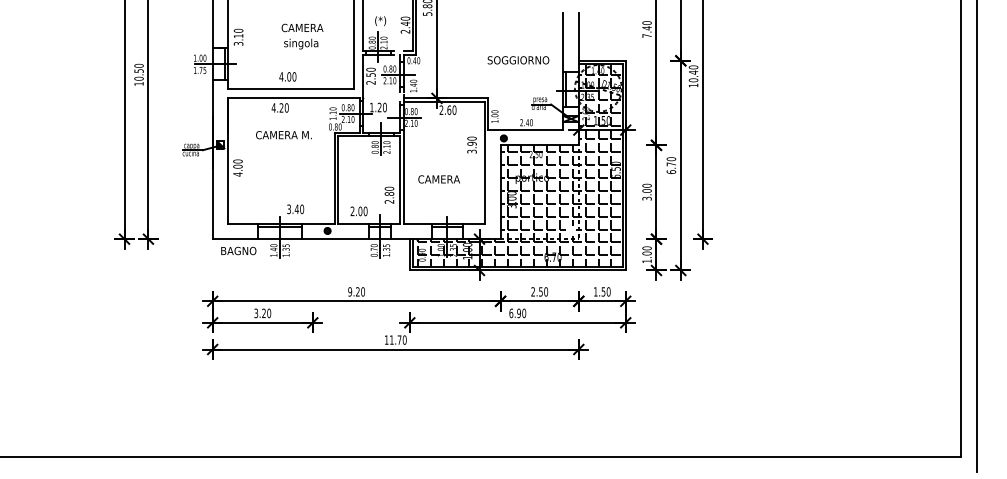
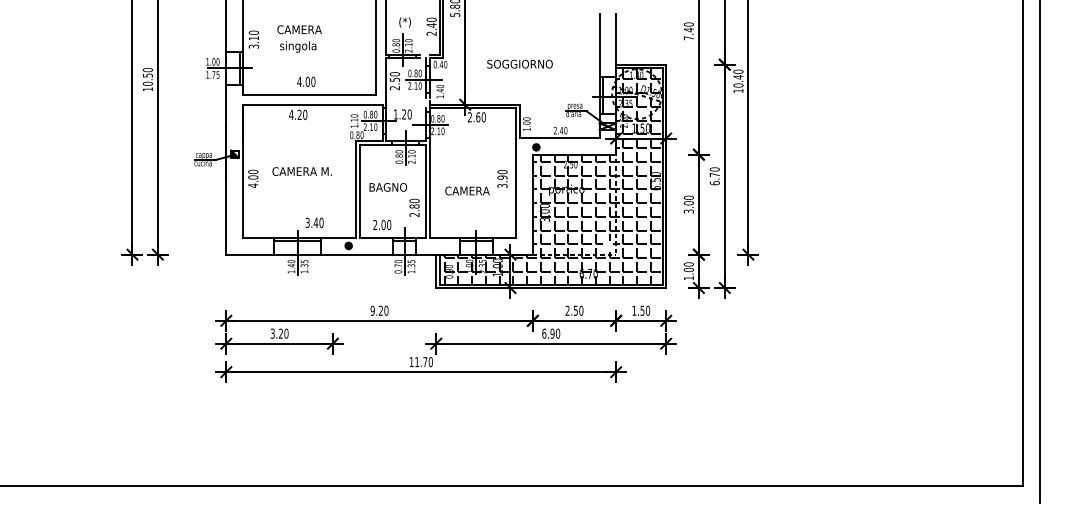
text: (302, 36) -> (299, 38), moved
text: (518, 60) -> (520, 64), moved
text: (283, 135) -> (301, 171), moved
text: (471, 144) -> (501, 178), moved
text: (238, 250) -> (387, 186), moved

